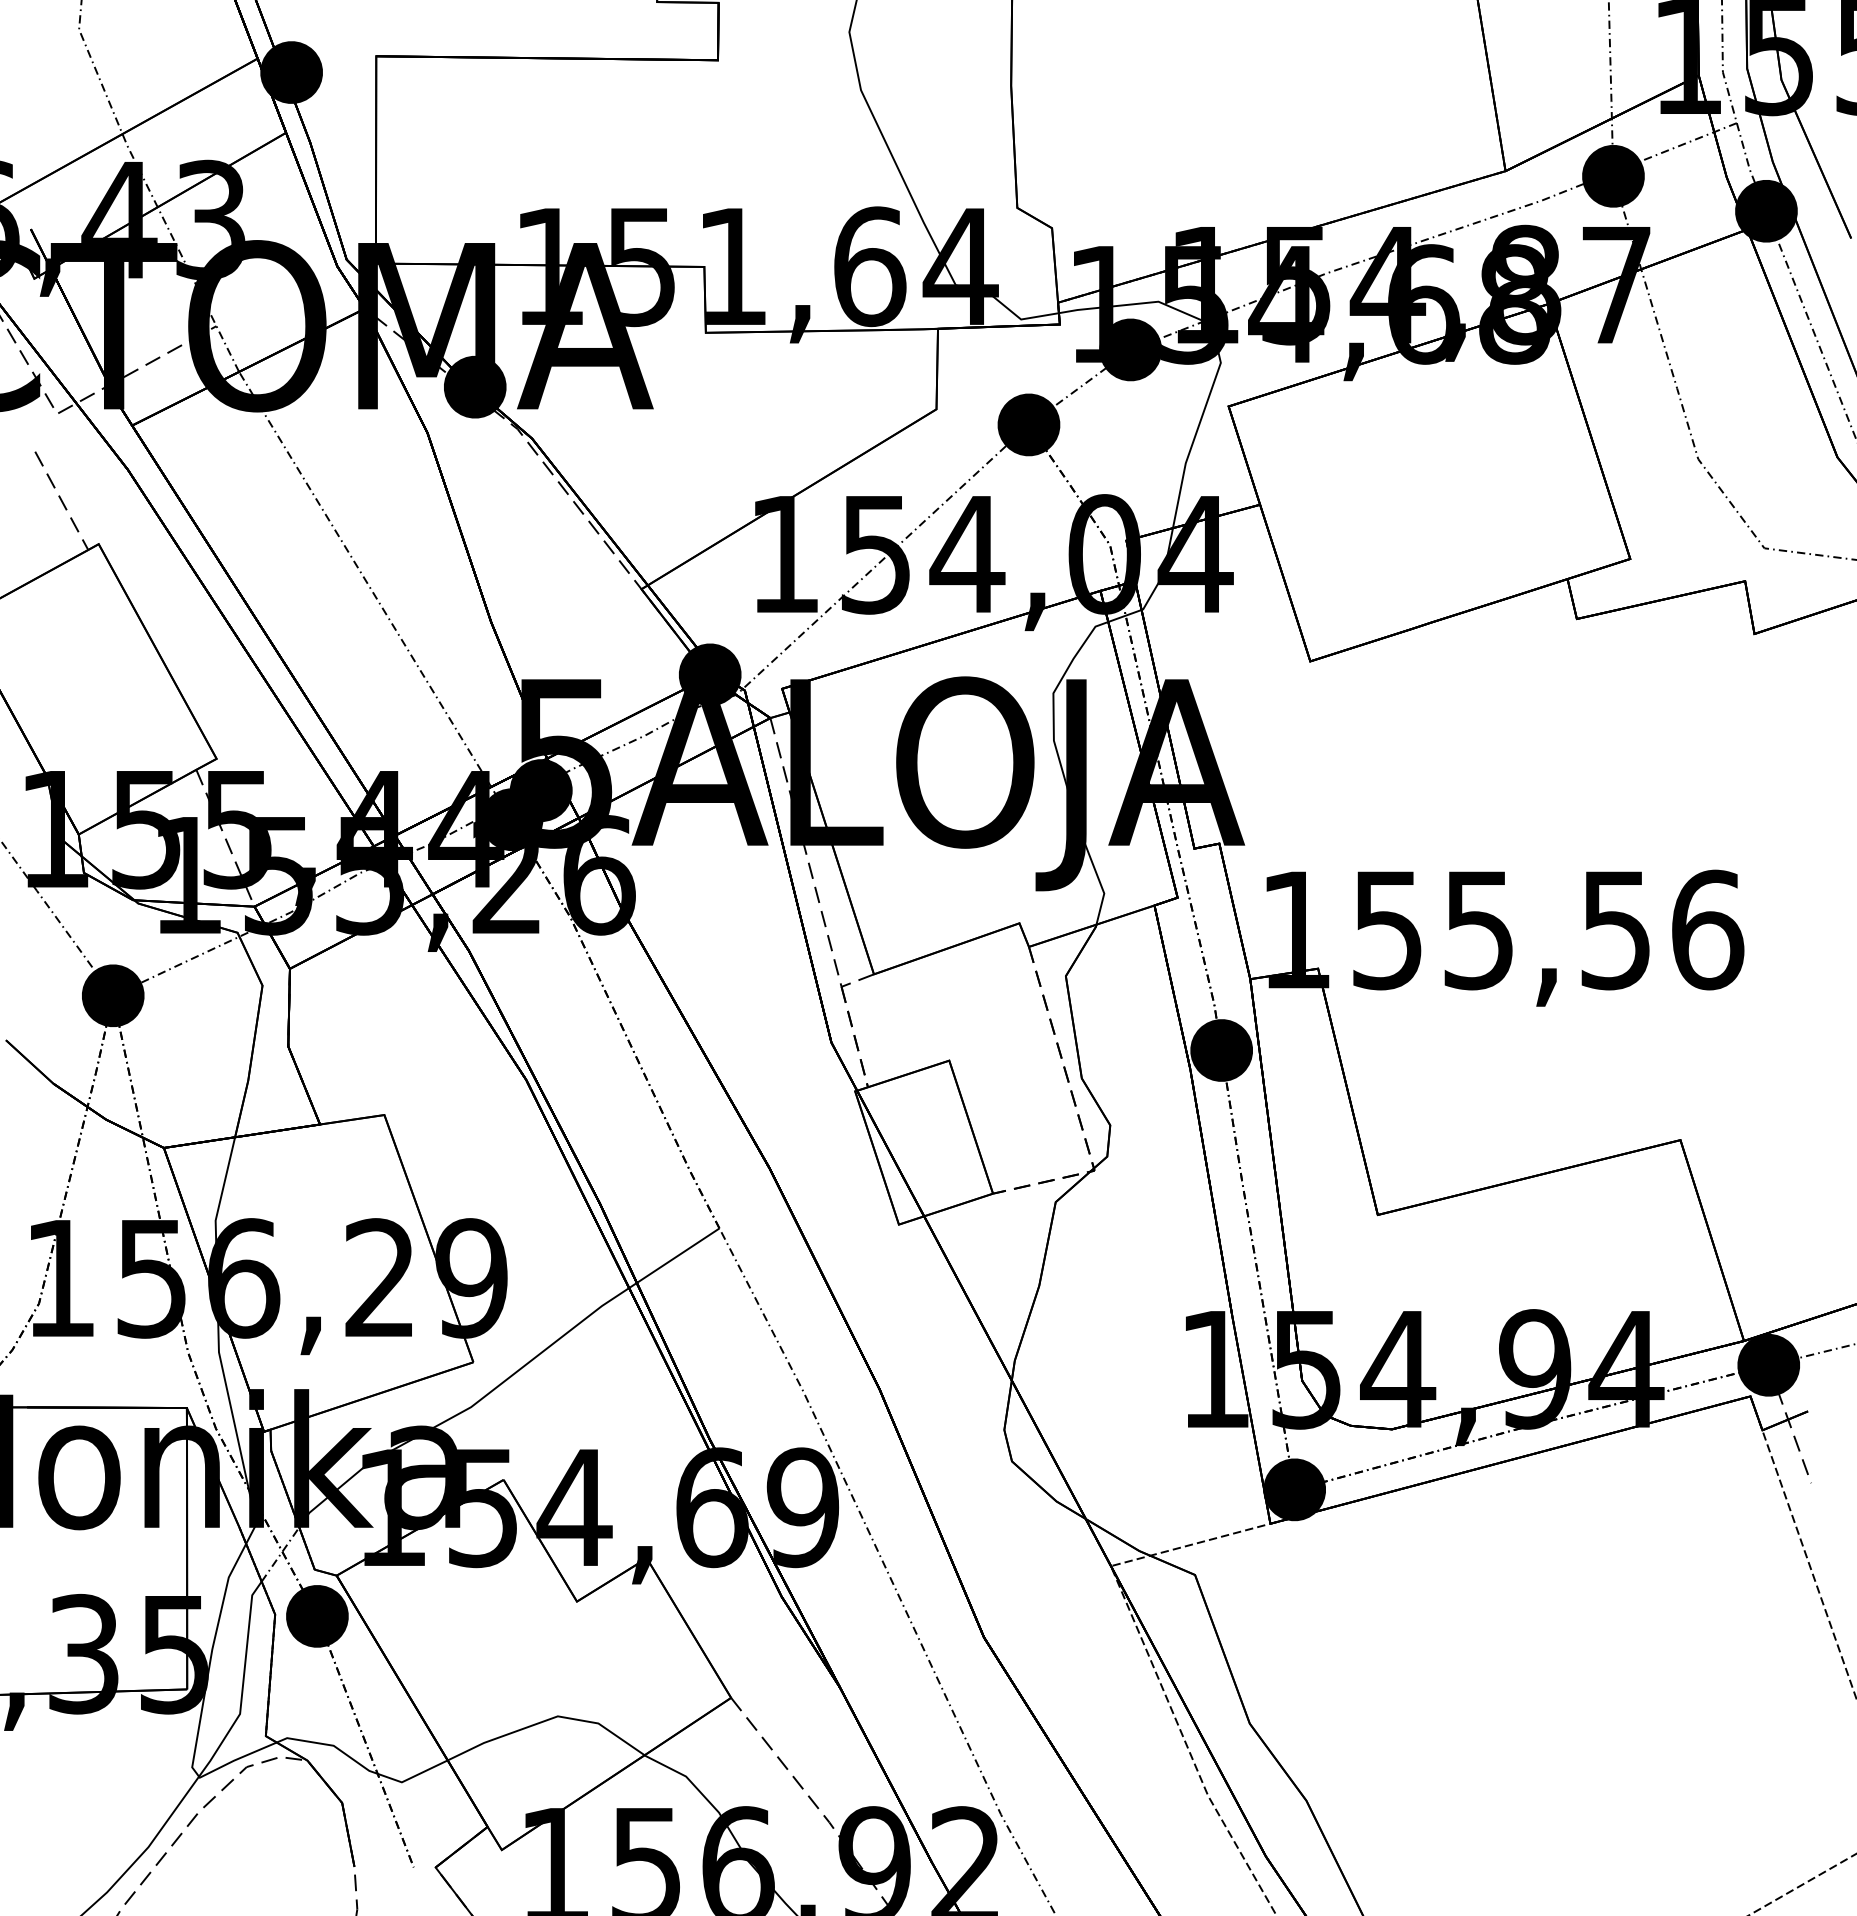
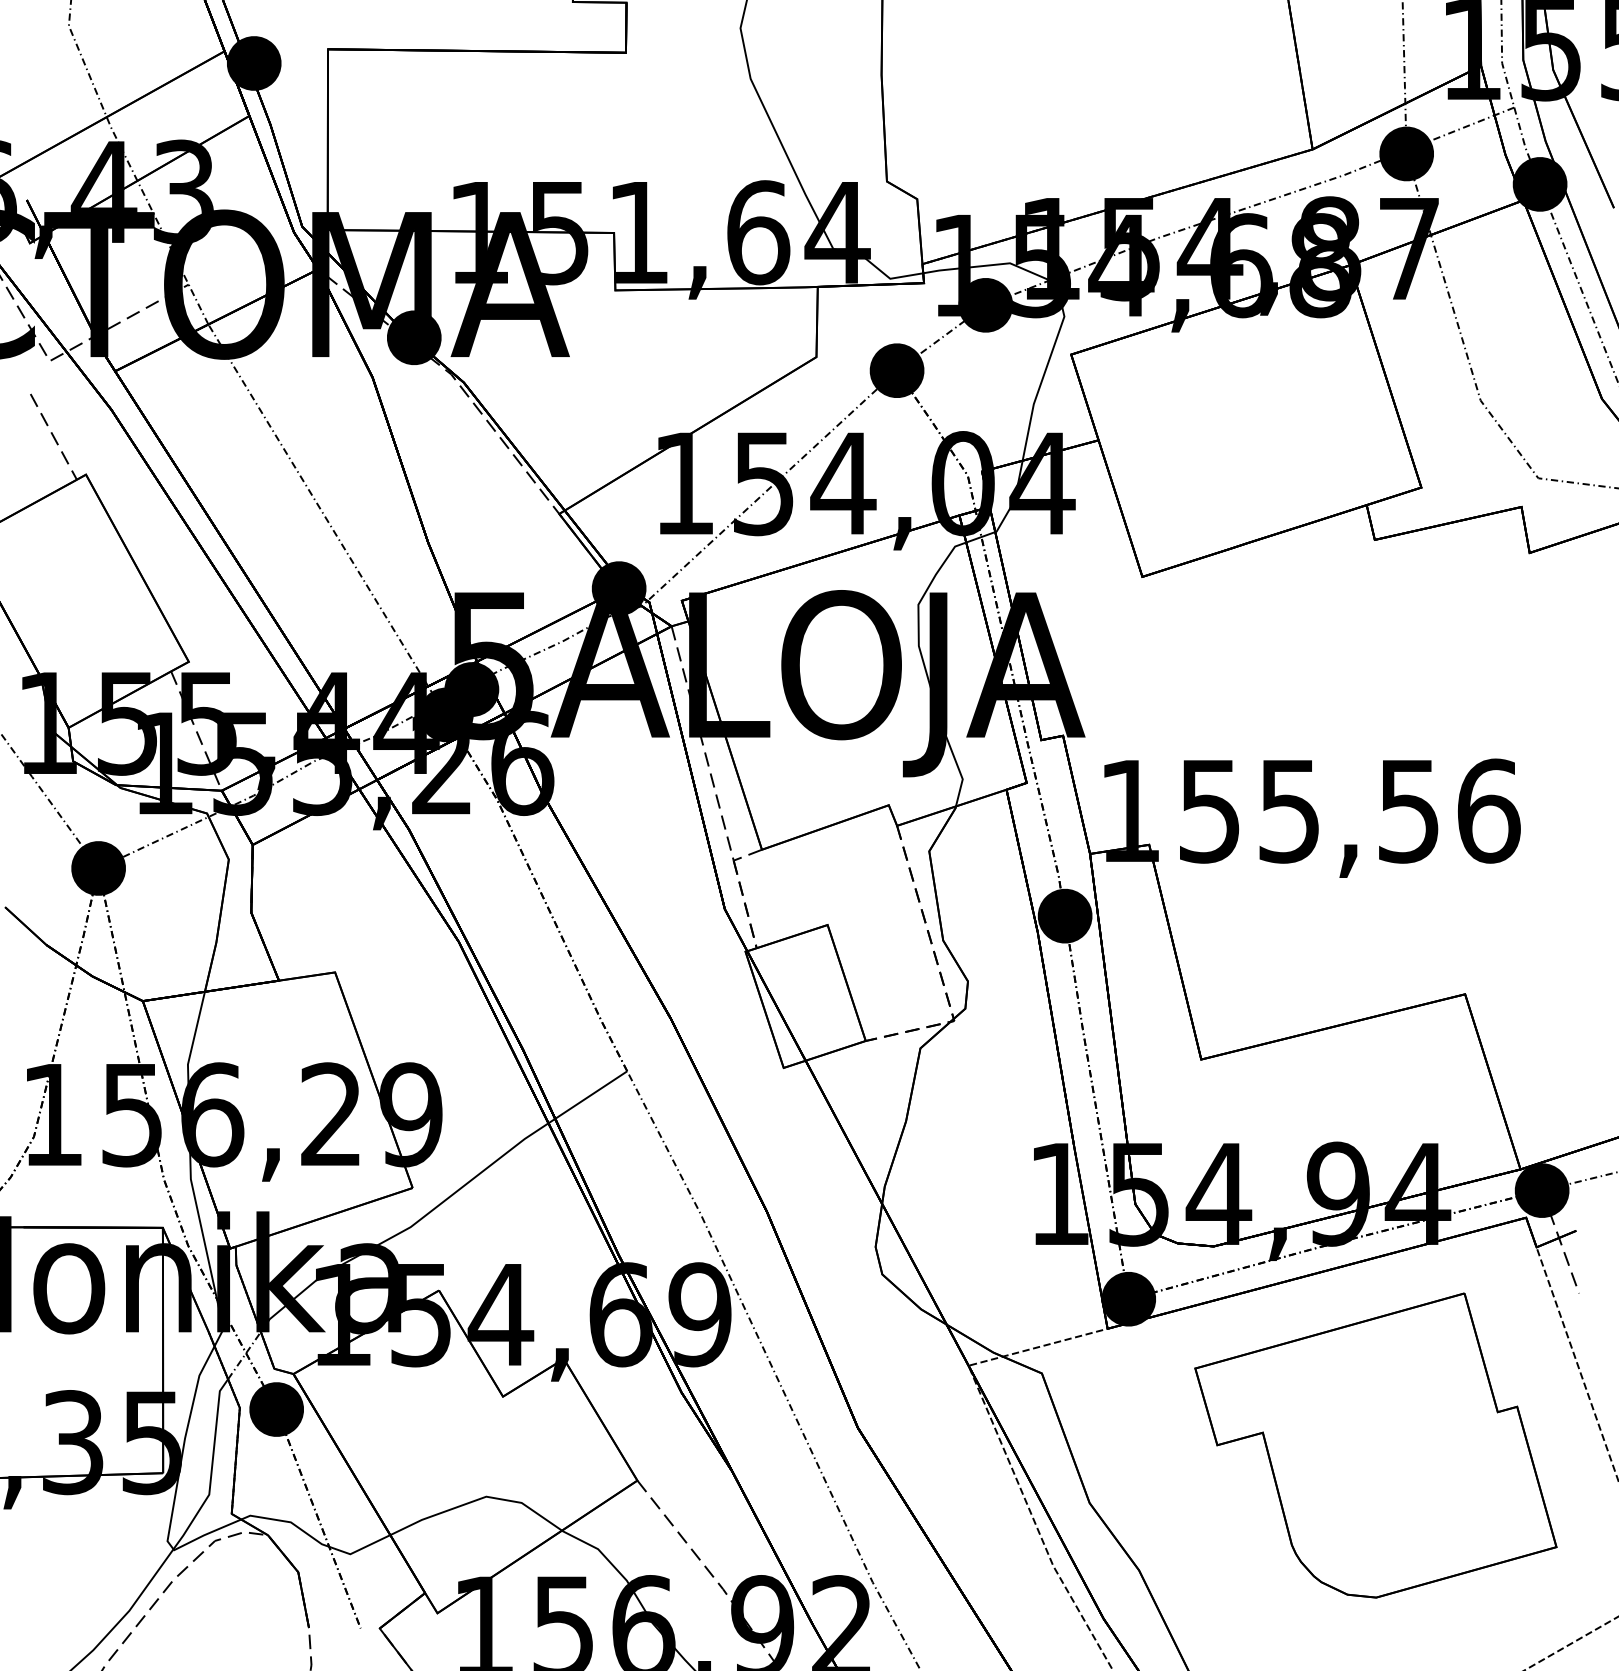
part: (1578, 1657) -> (1376, 1445), added

